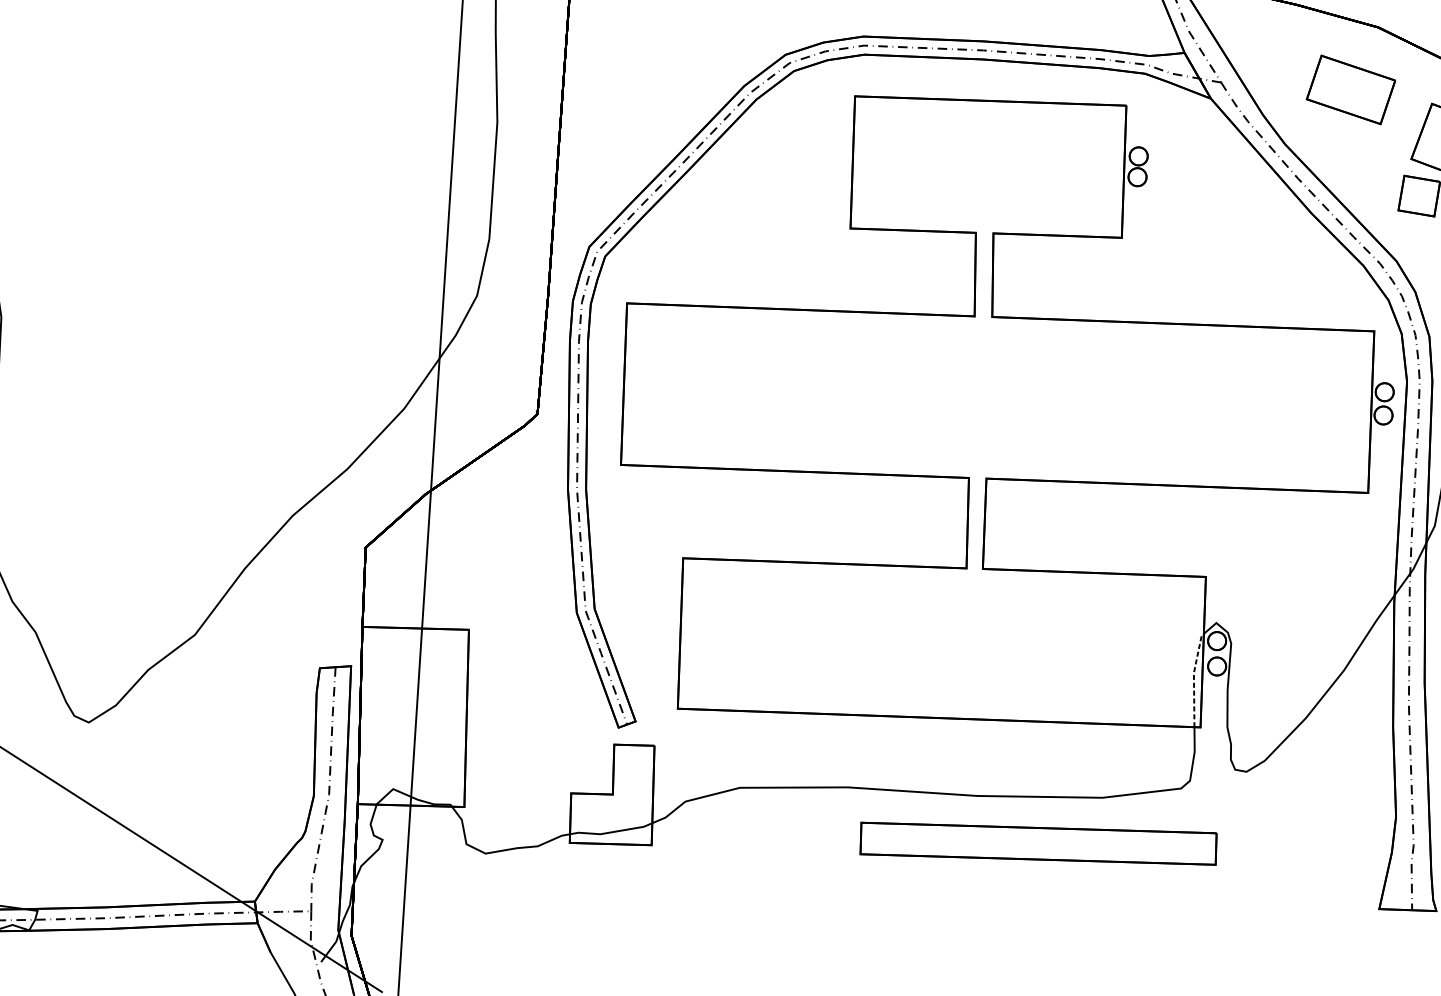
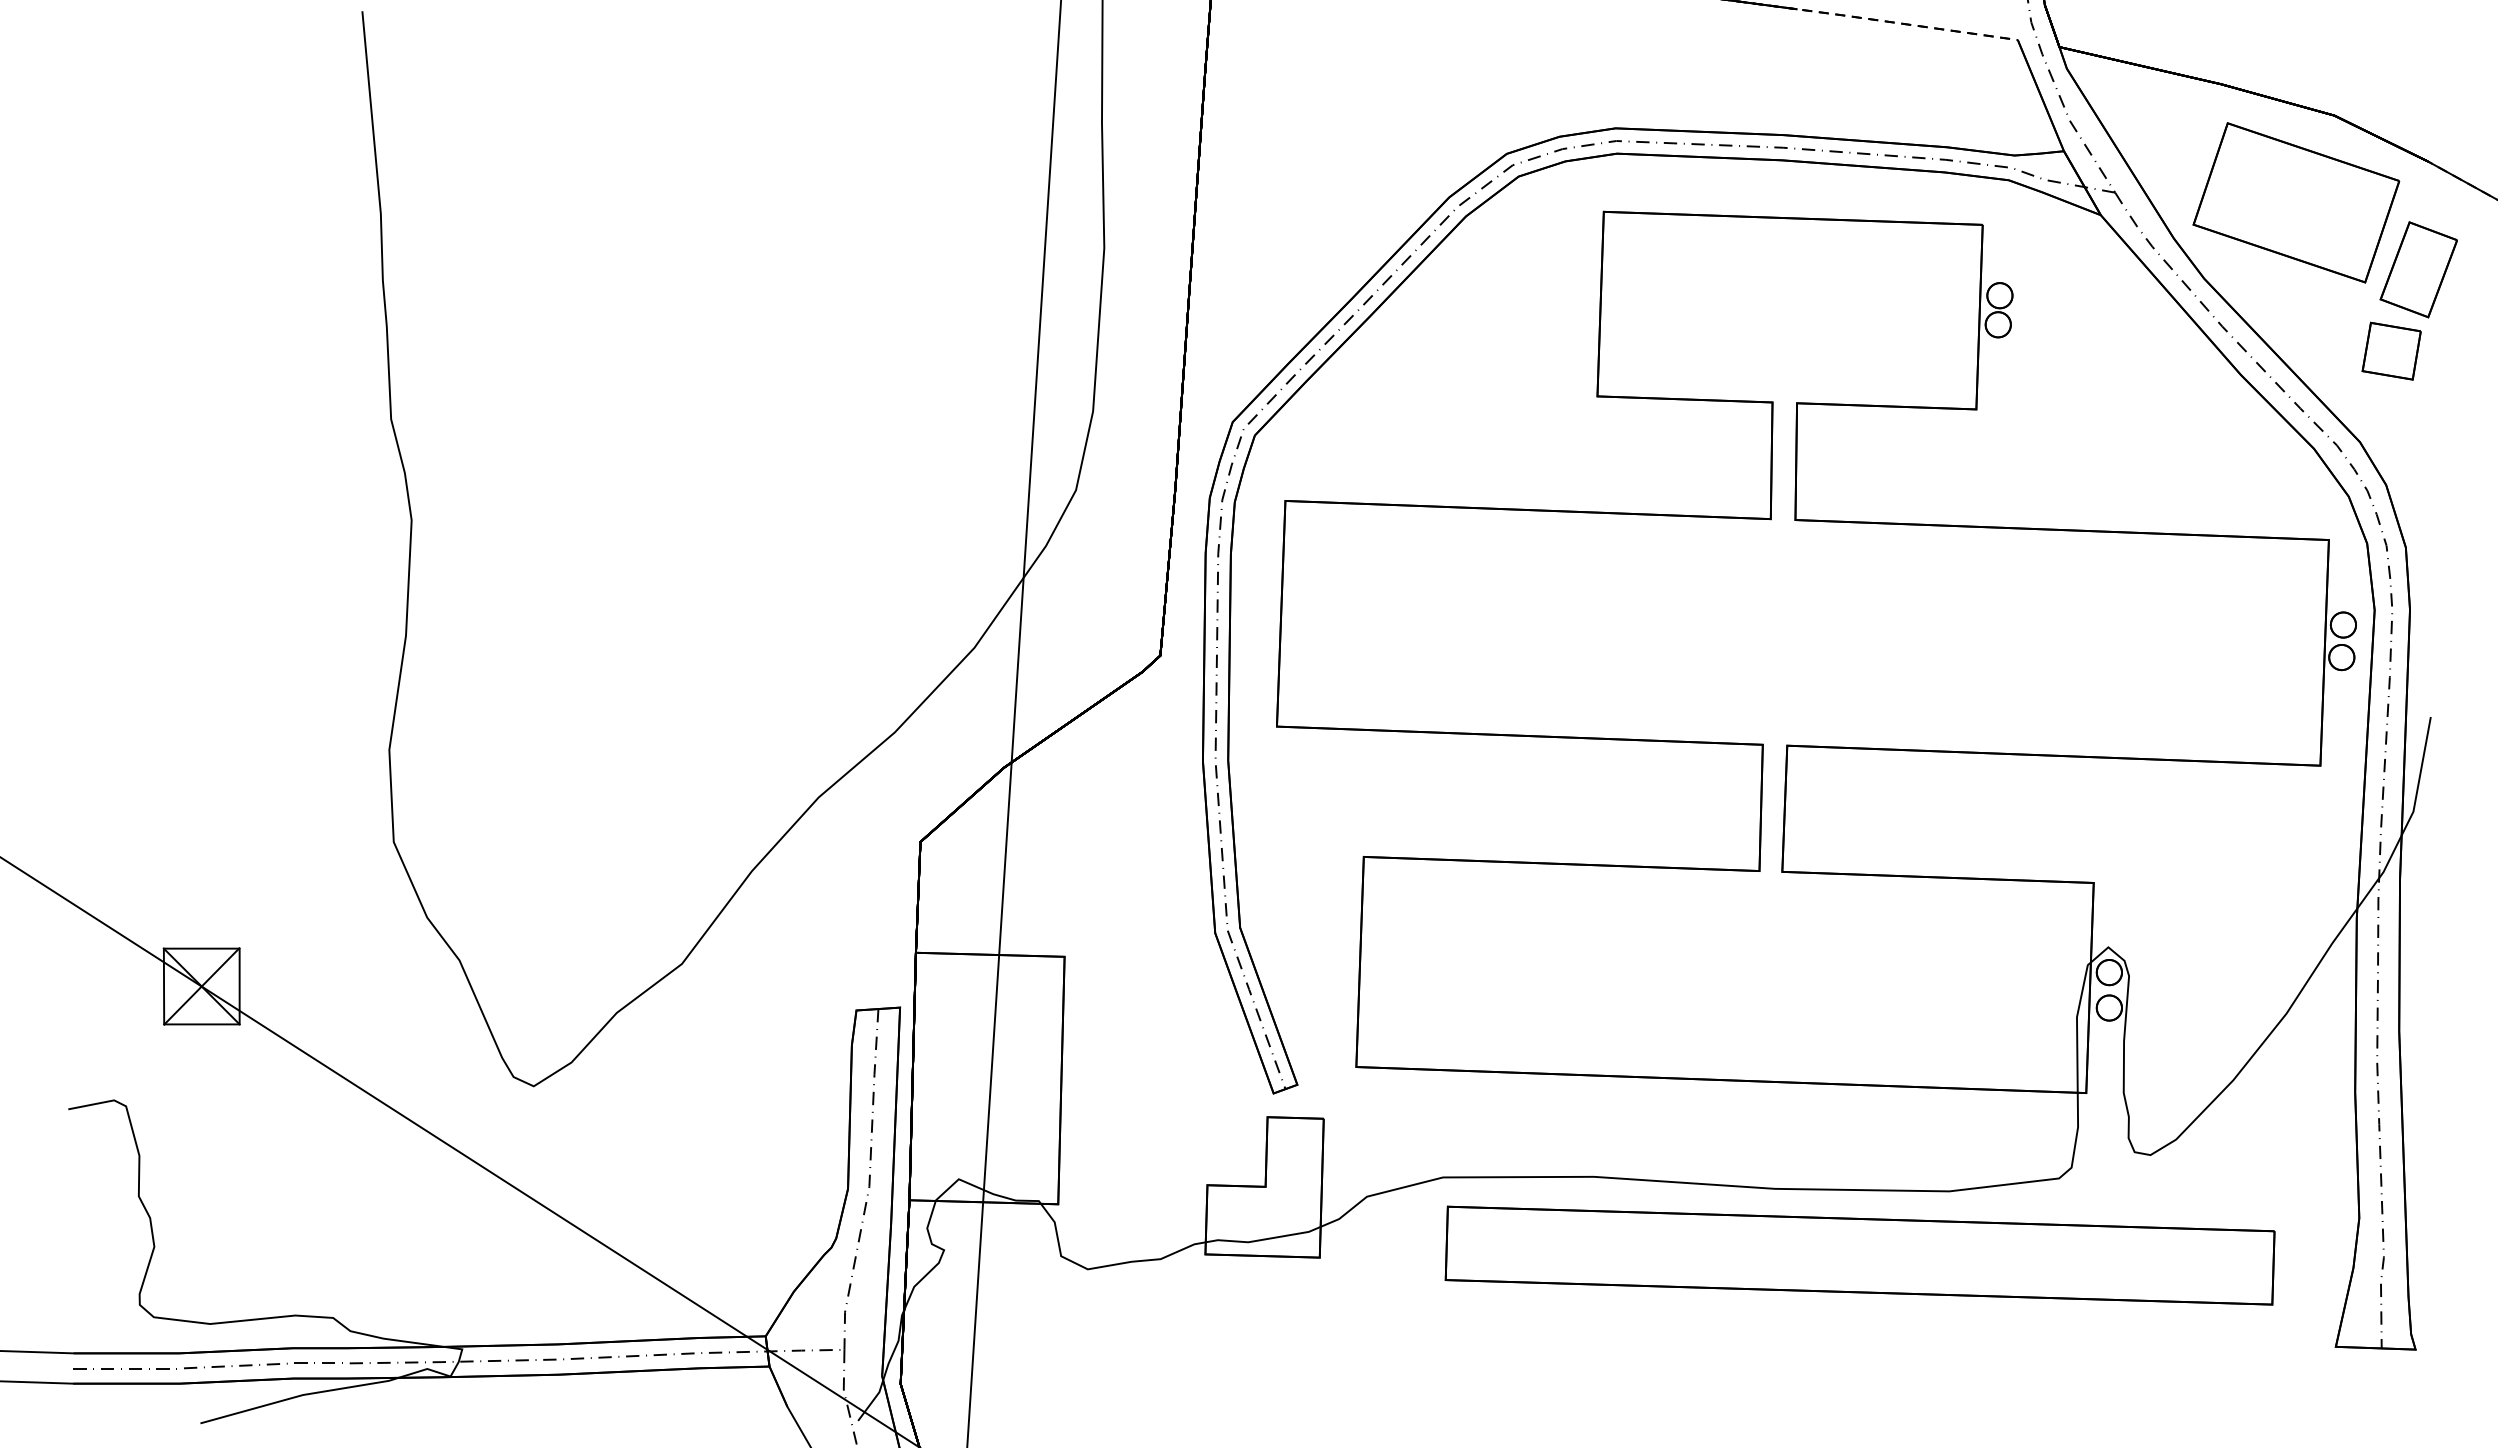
part: (1351, 89) -> (2296, 202), size x1.67
line: (1194, 678) -> (2077, 1024), dashed -> solid
part: (1038, 843) -> (1859, 1255), size x1.67

